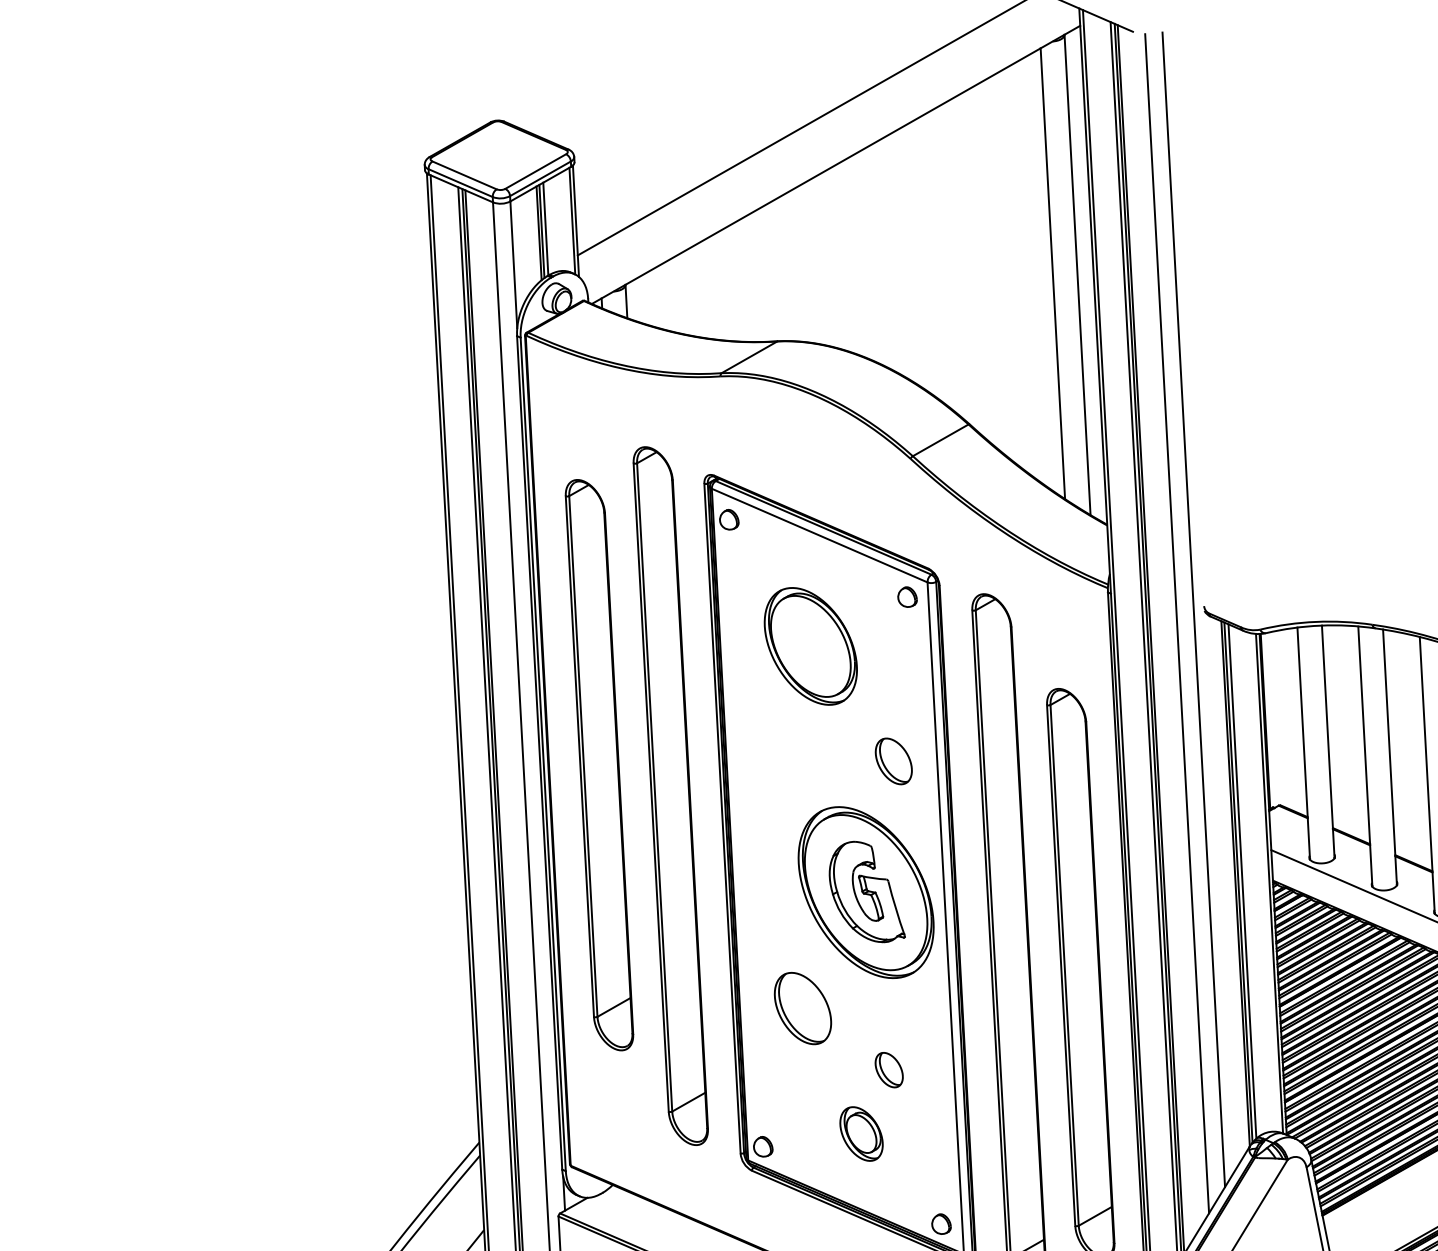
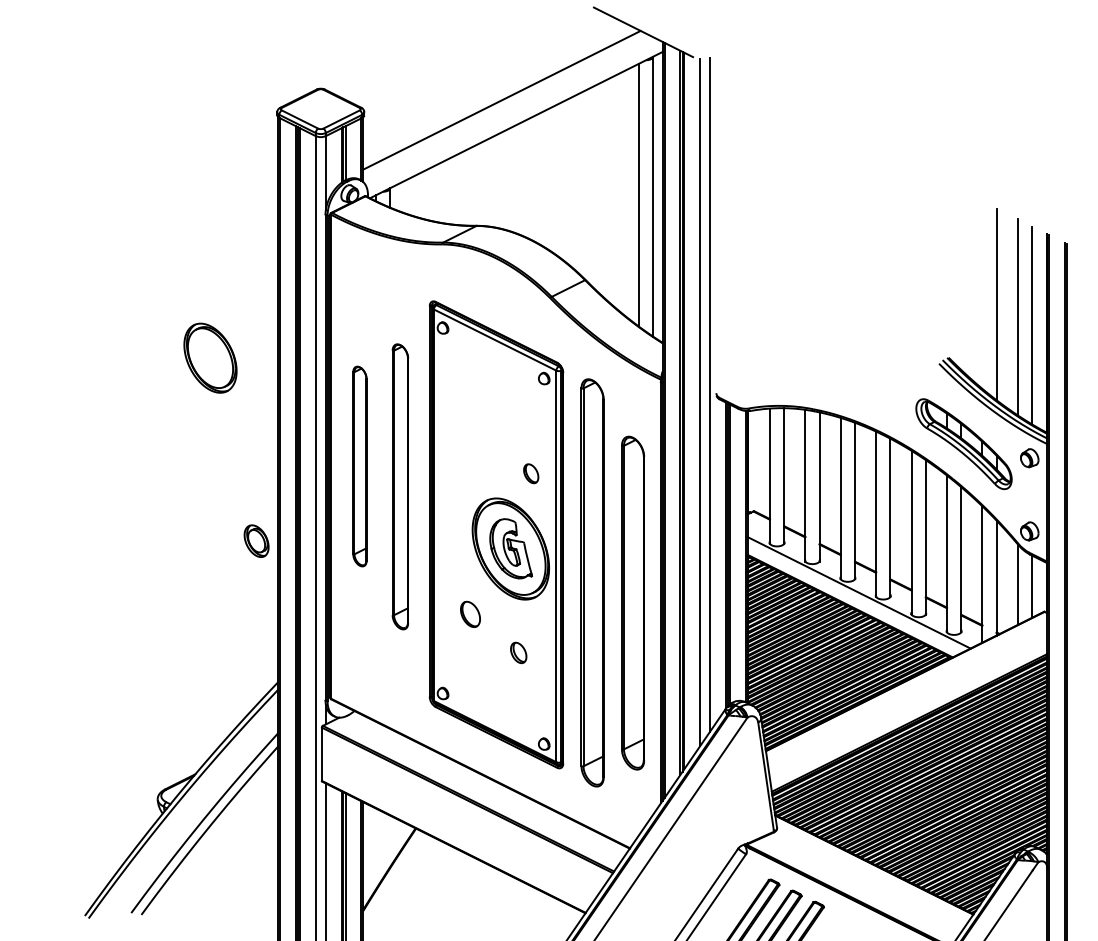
part: (810, 645) -> (210, 357), moved
part: (894, 761) -> (531, 473), size x0.7
part: (598, 765) -> (359, 466), size x0.6
part: (670, 795) -> (400, 486), size x0.7
part: (802, 1008) -> (470, 614), size x0.6
part: (861, 1132) -> (256, 540), moved

